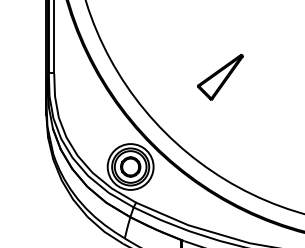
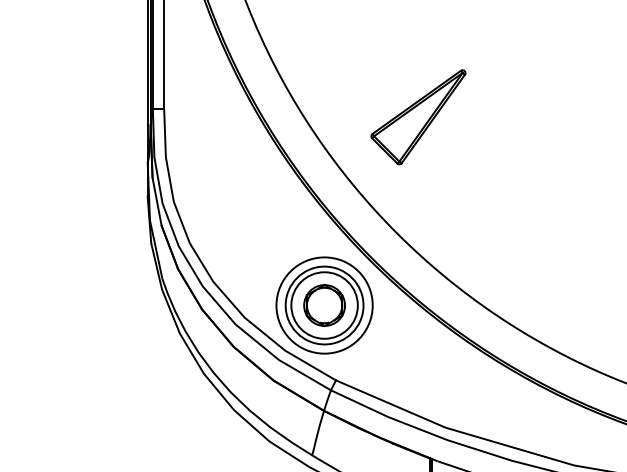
part: (220, 77) -> (418, 117), moved

